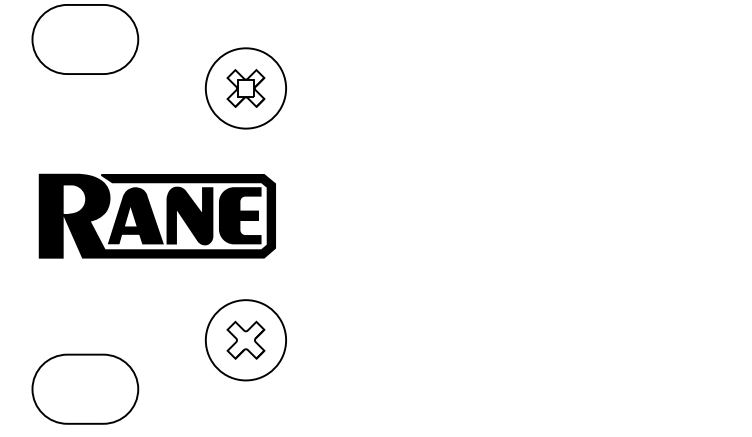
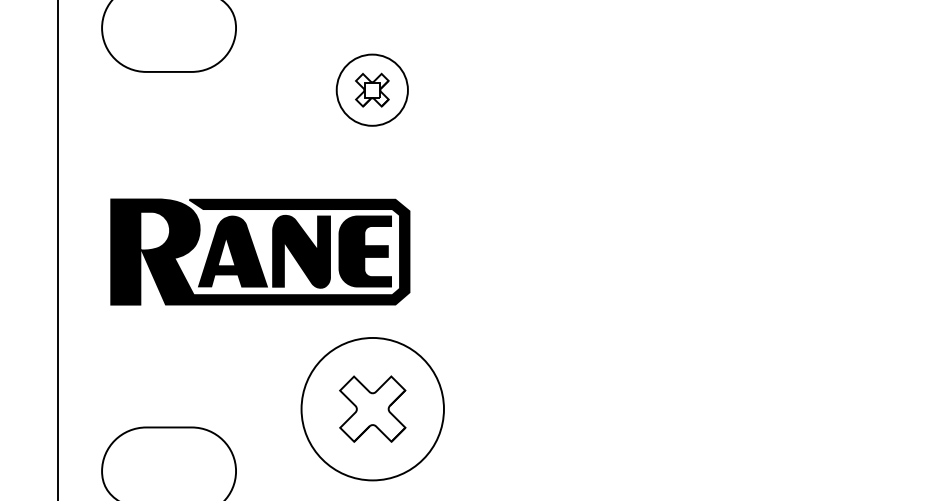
part: (245, 88) -> (371, 90), size x0.7
part: (245, 340) -> (371, 409), size x1.4

